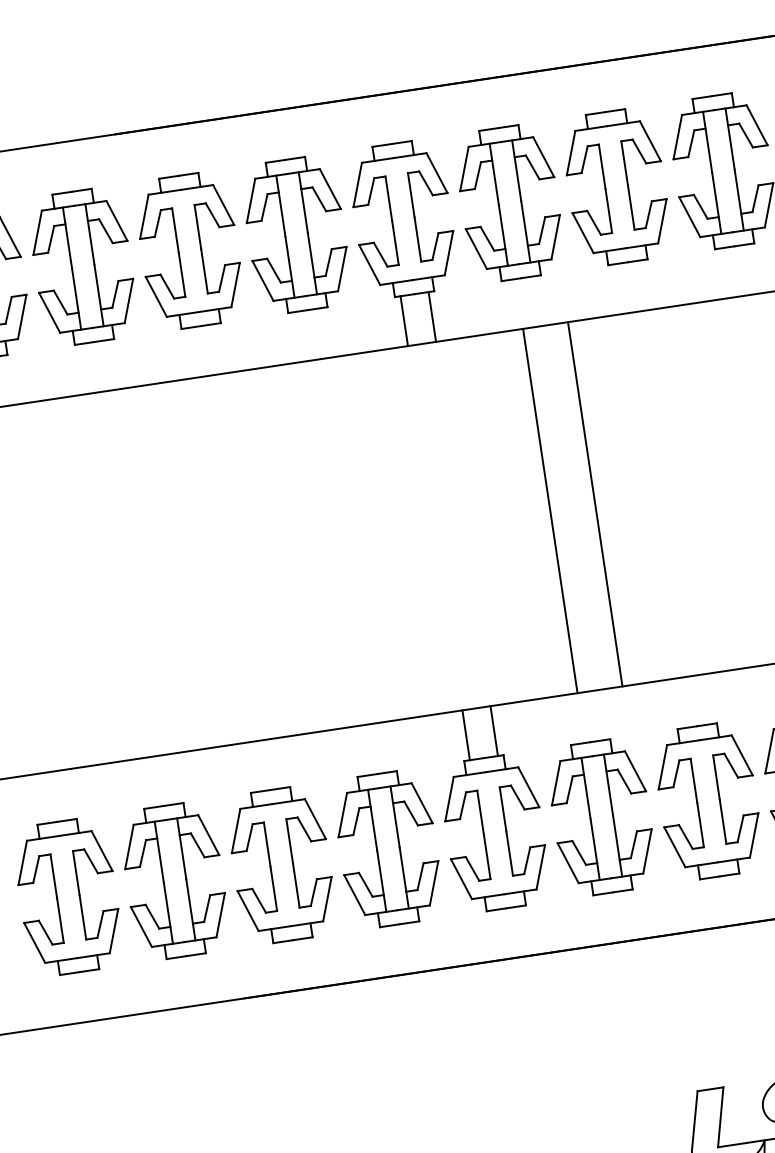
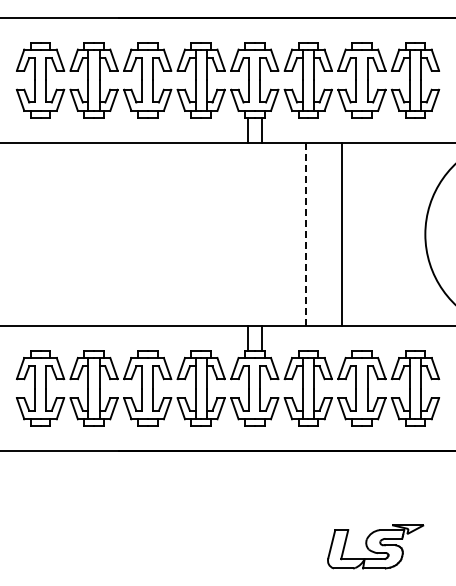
line: (596, 504) -> (342, 234), moved
line: (549, 509) -> (305, 233), solid -> dashed

